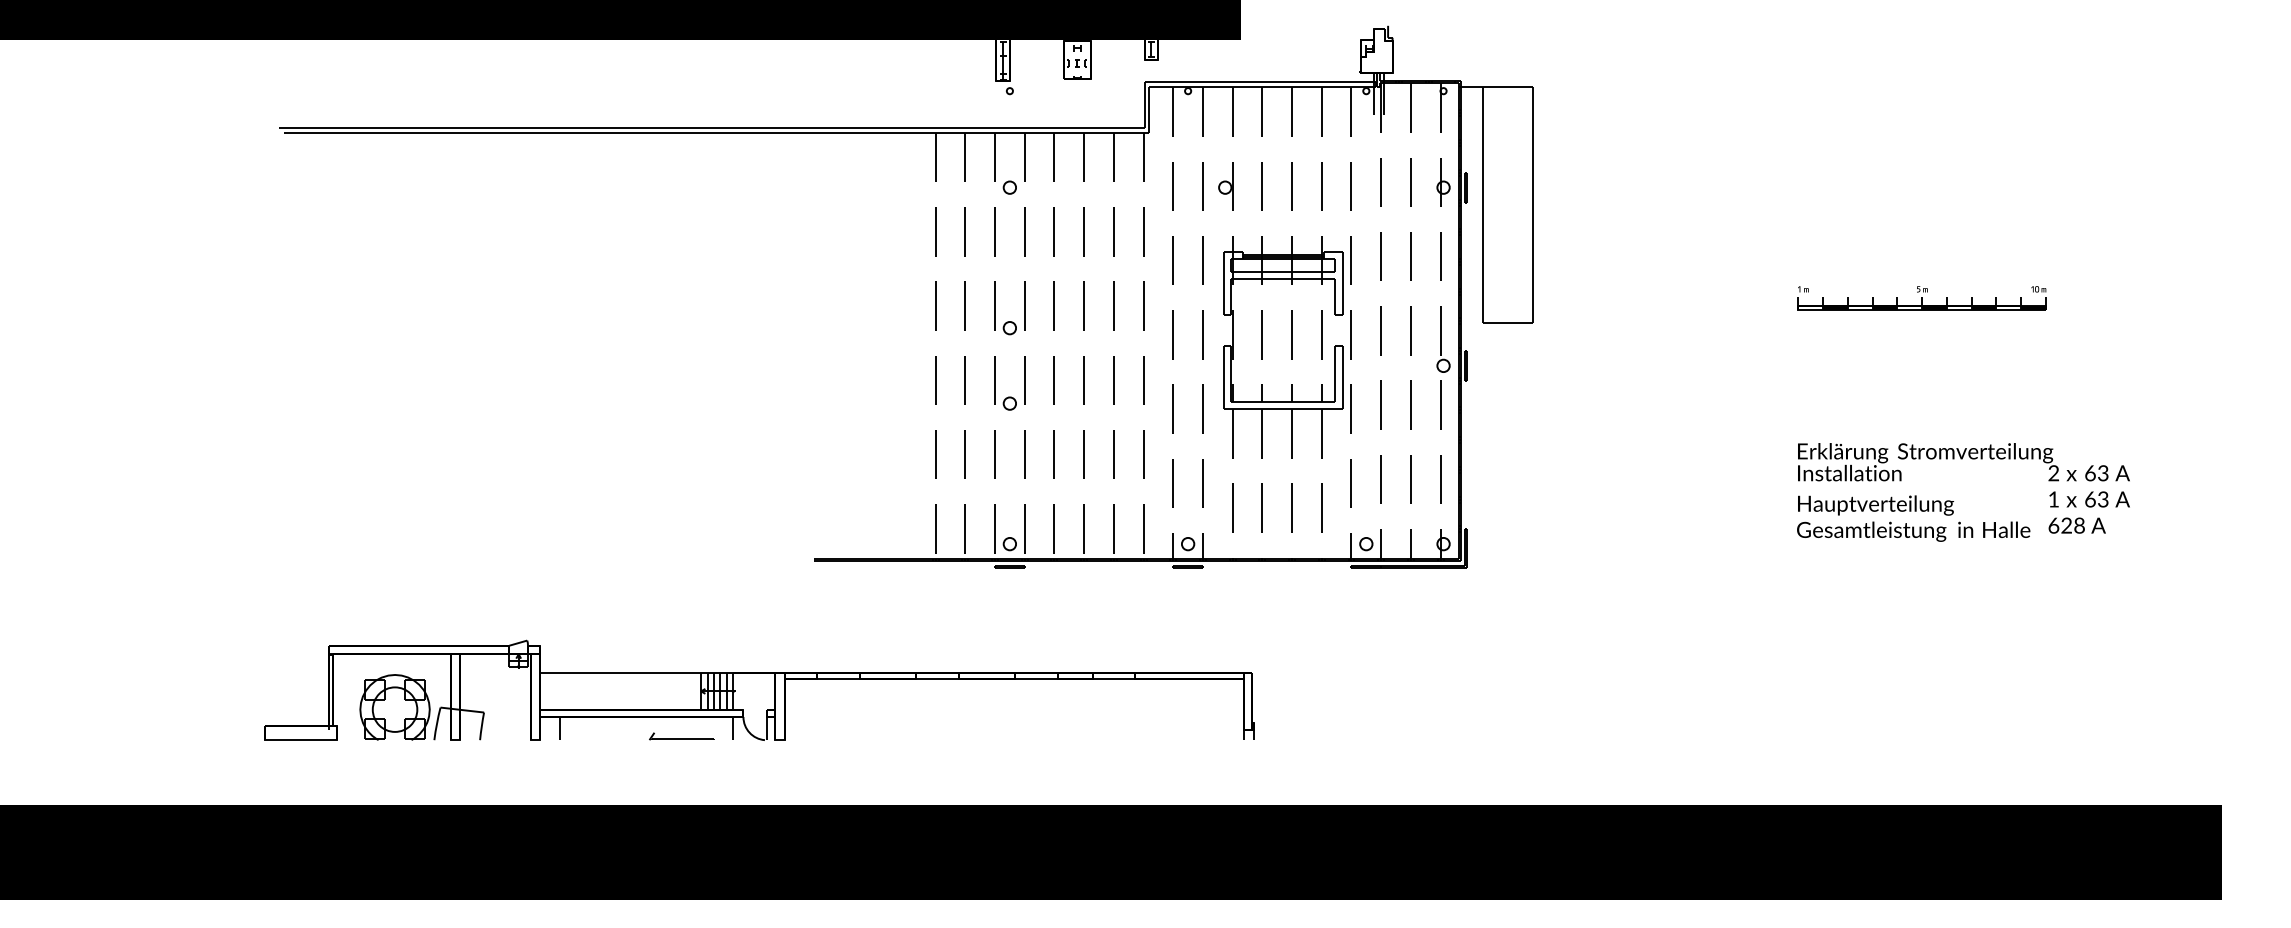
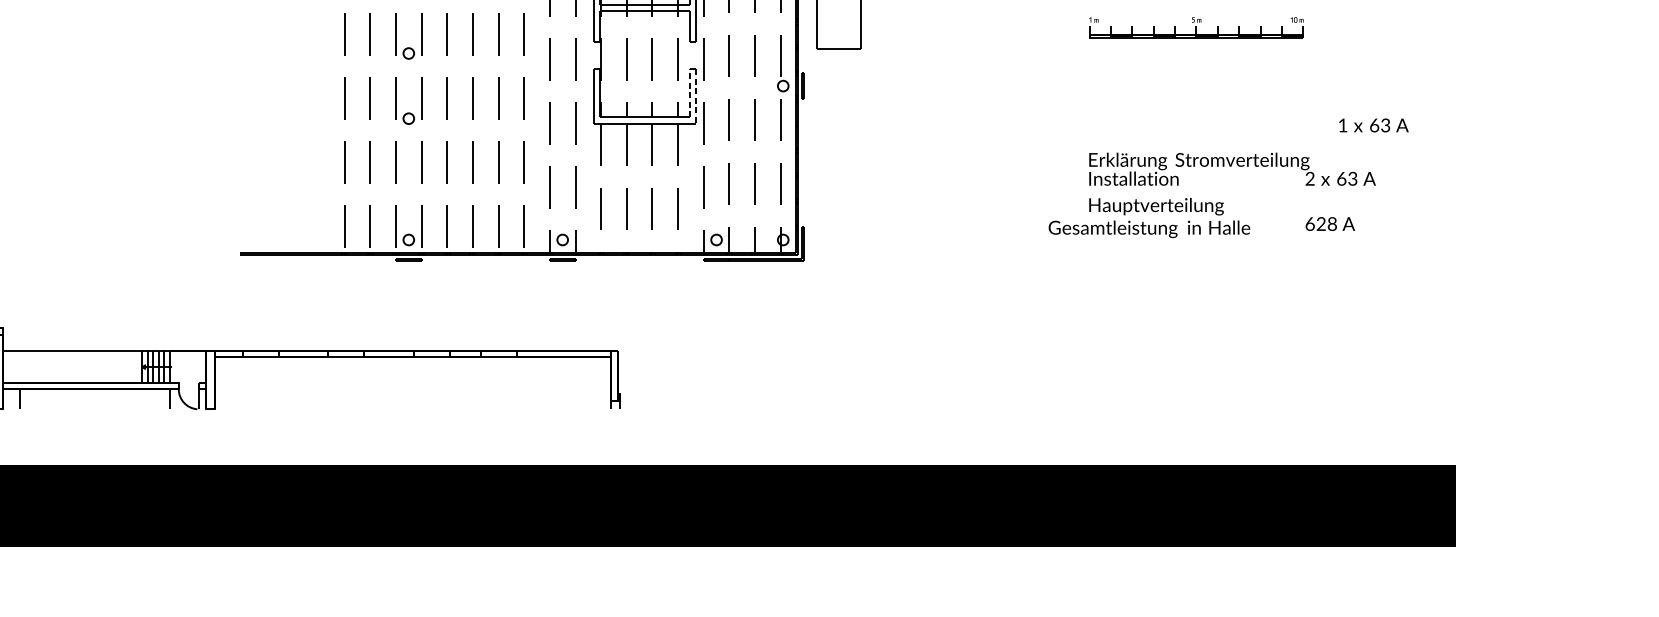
line: (1335, 374) -> (689, 93), solid -> dashed
line: (1342, 378) -> (695, 96), solid -> dashed
text: (2089, 499) -> (1373, 125), moved
text: (1913, 531) -> (1149, 229), moved
part: (681, 736) -> (125, 406), removed

